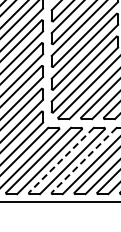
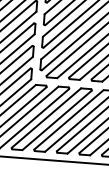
line: (61, 160) -> (46, 118), dashed -> solid
line: (84, 160) -> (69, 120), dashed -> solid

